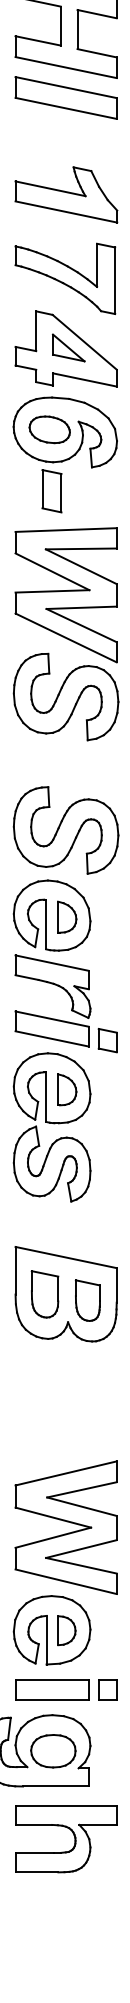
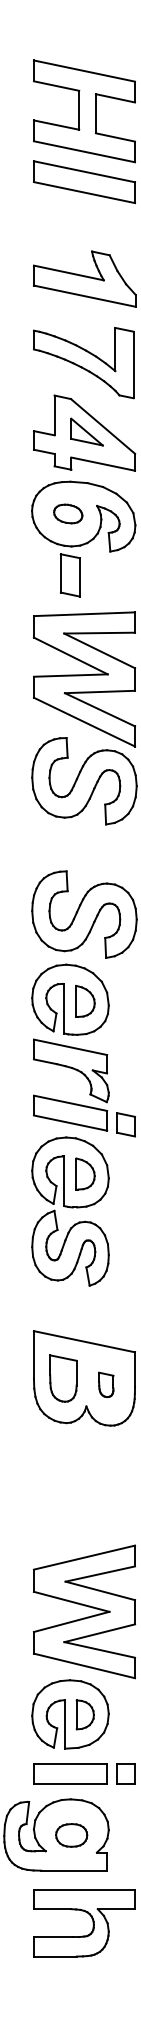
part: (50, 429) -> (68, 513), size x0.7
part: (88, 1300) -> (106, 1384), size x0.6
part: (53, 1751) -> (71, 1835), size x0.7

